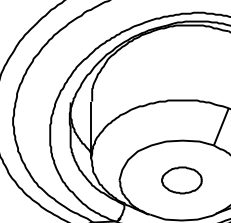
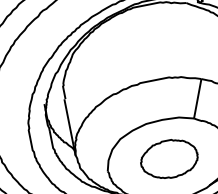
part: (181, 180) -> (168, 159), size x1.43

